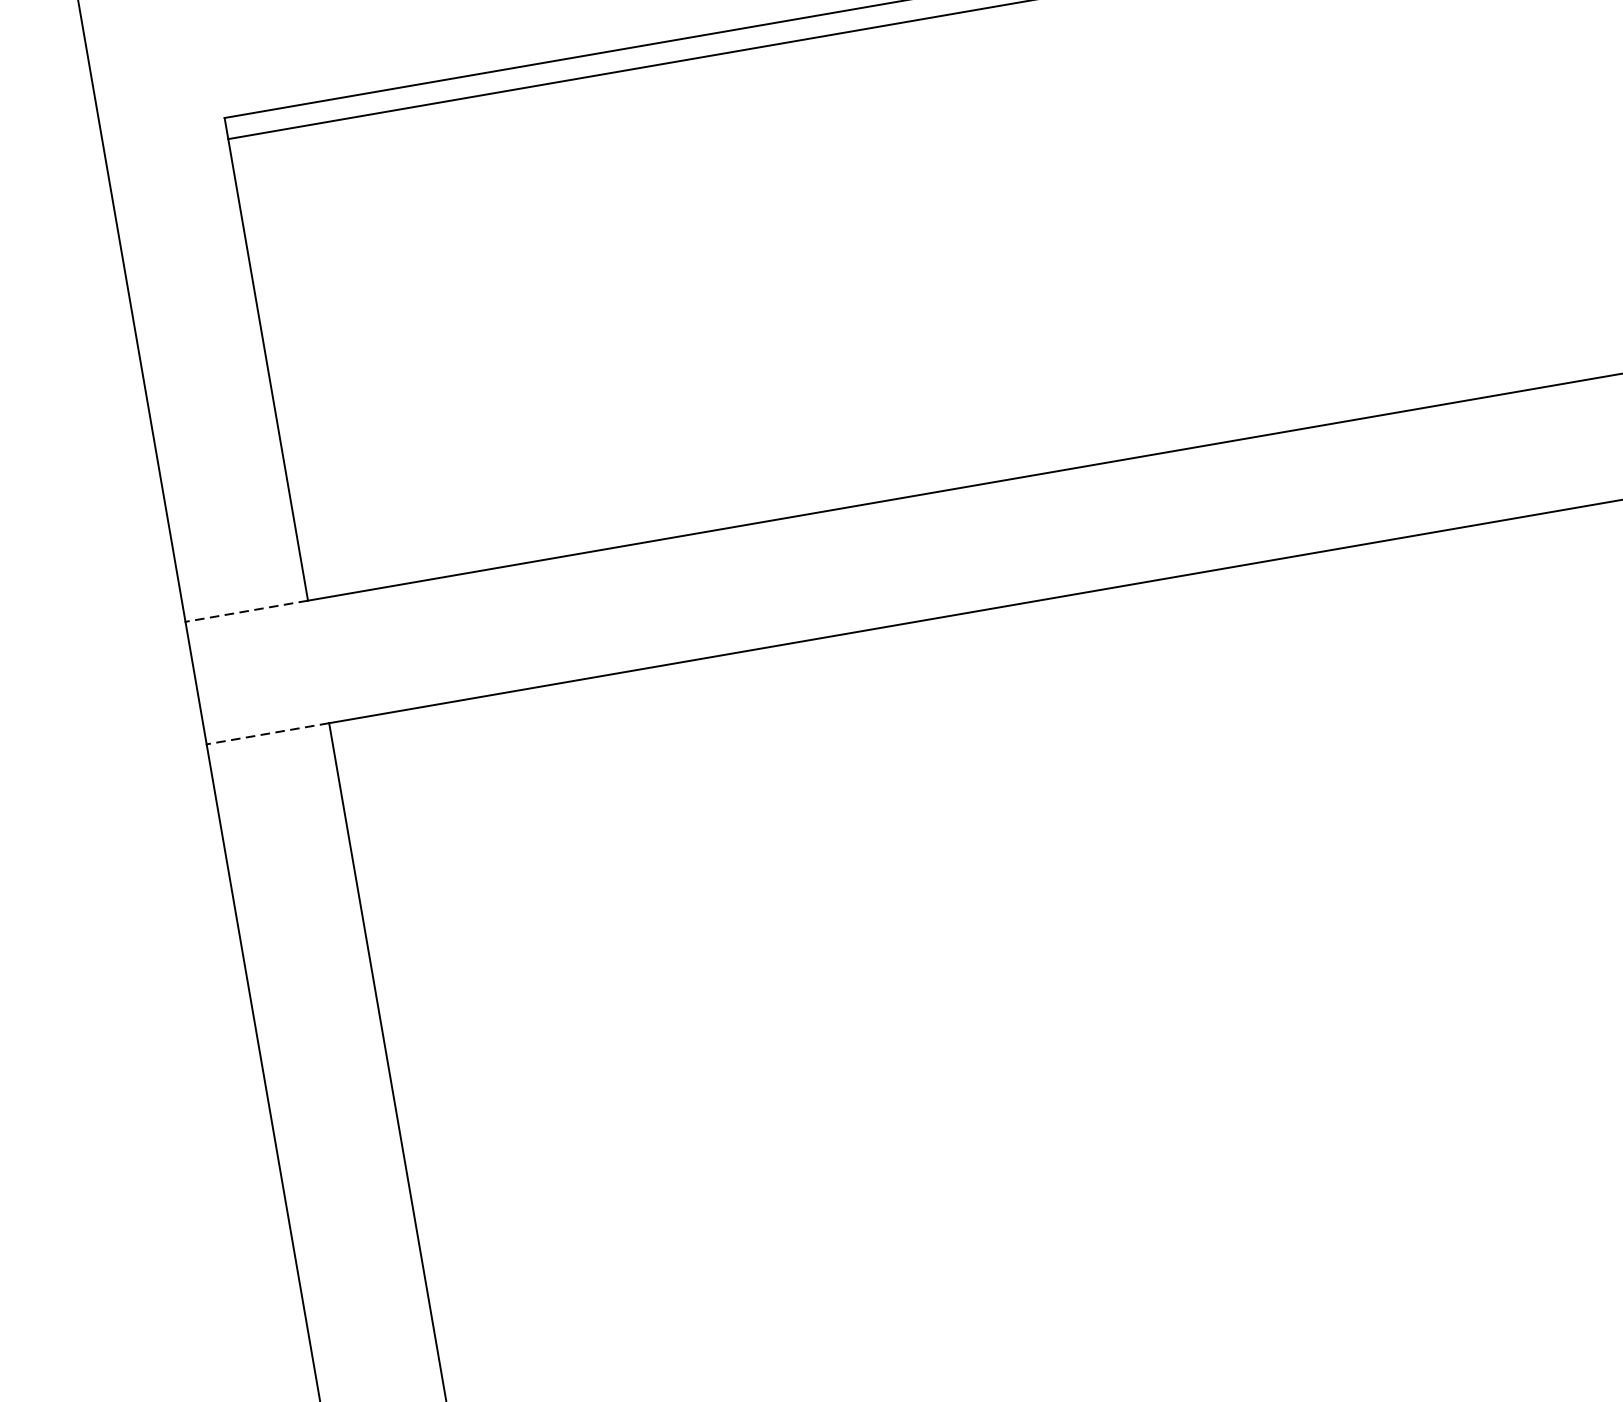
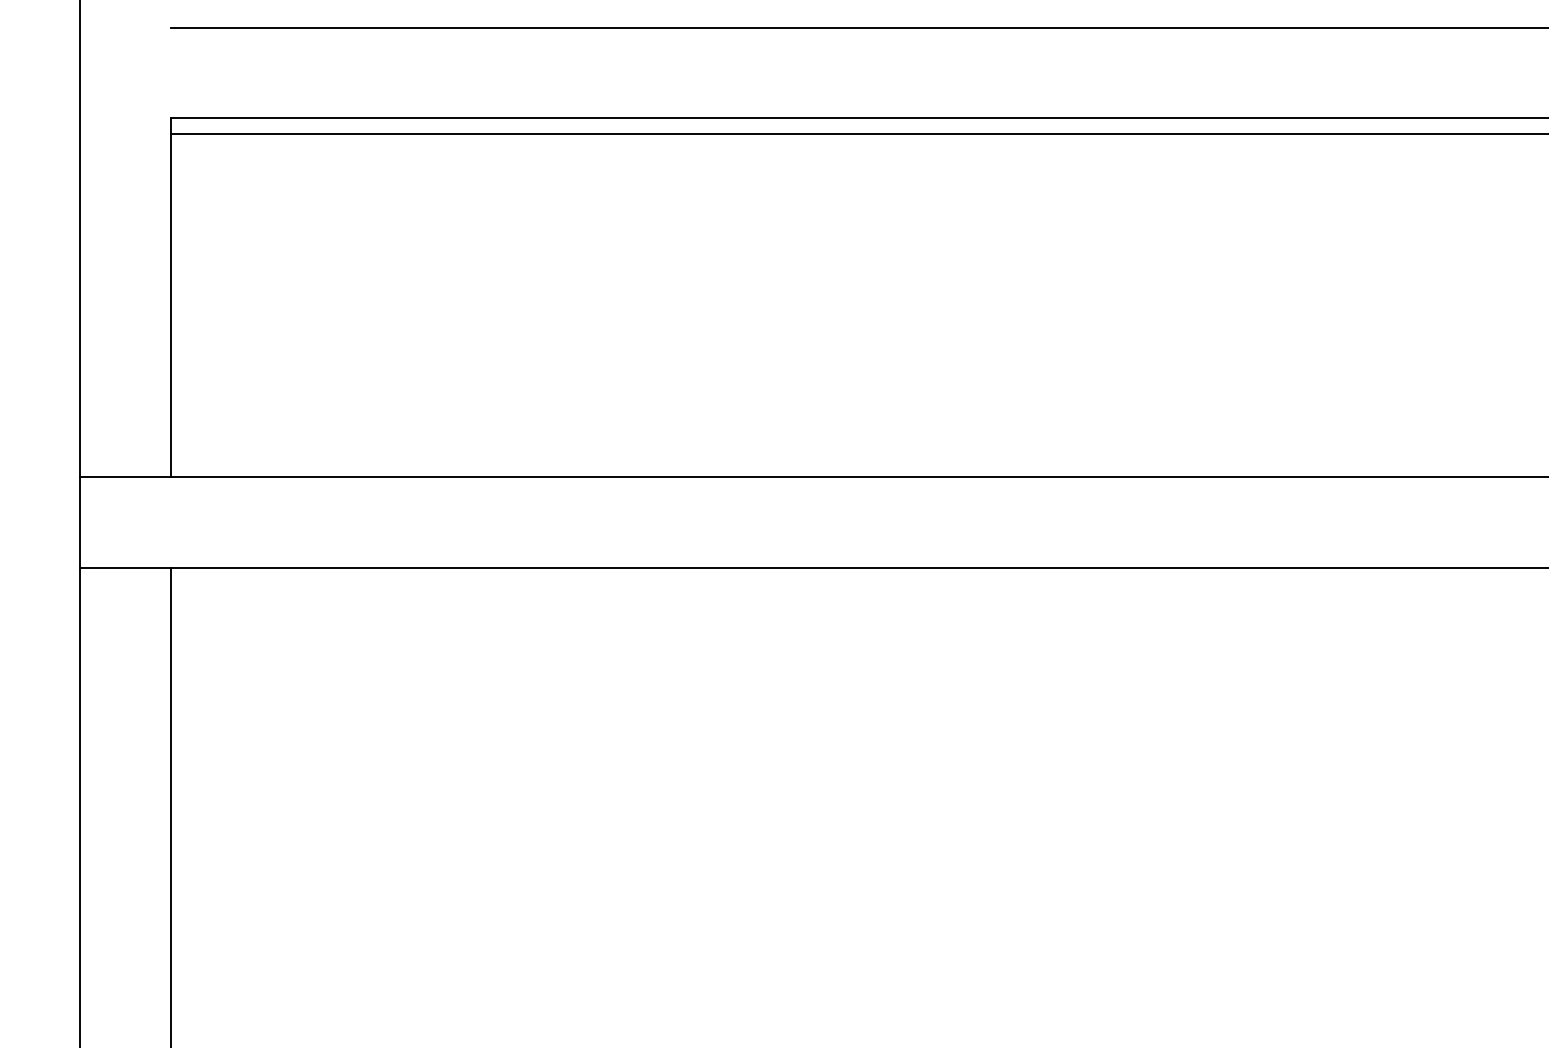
line: (246, 610) -> (125, 476), dashed -> solid
line: (267, 733) -> (125, 567), dashed -> solid

